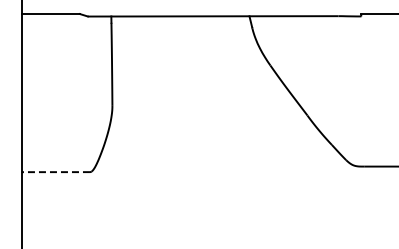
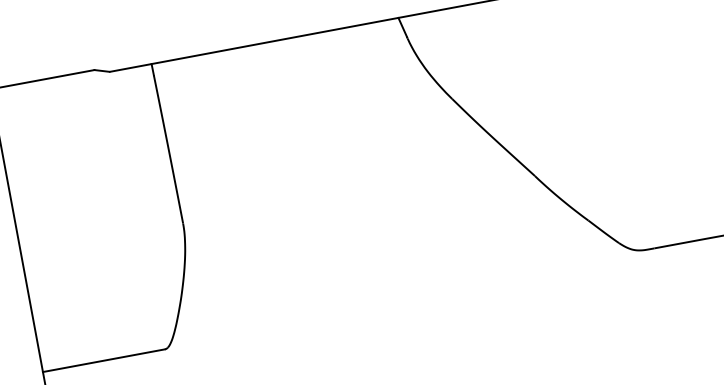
line: (55, 172) -> (103, 361), dashed -> solid

